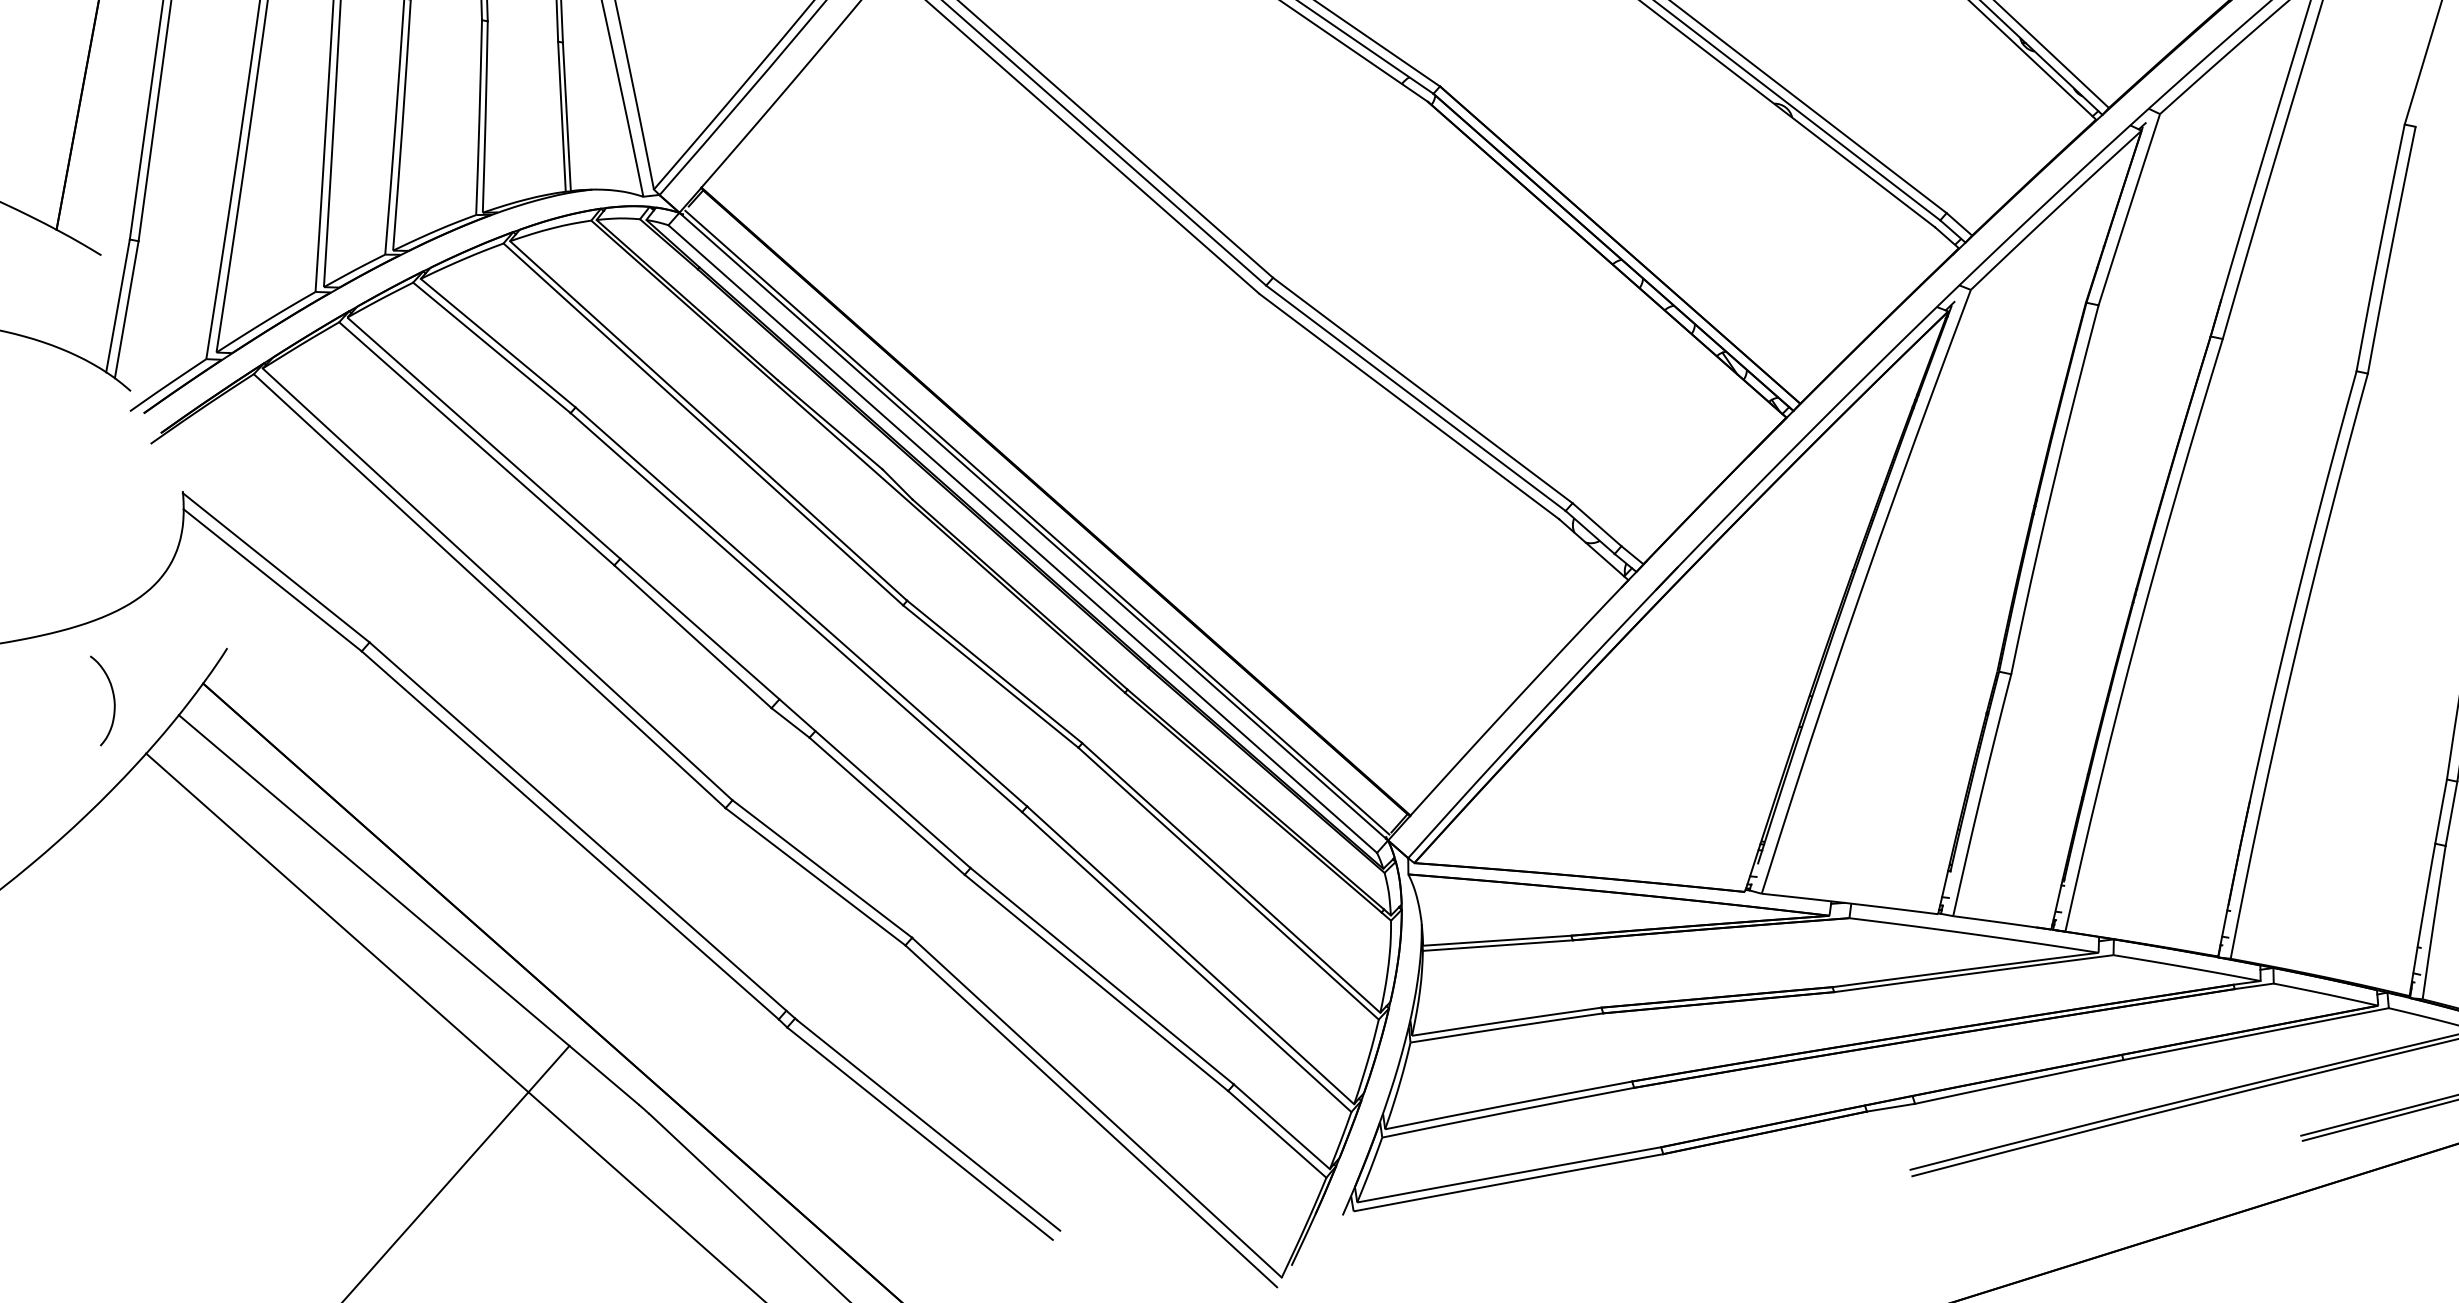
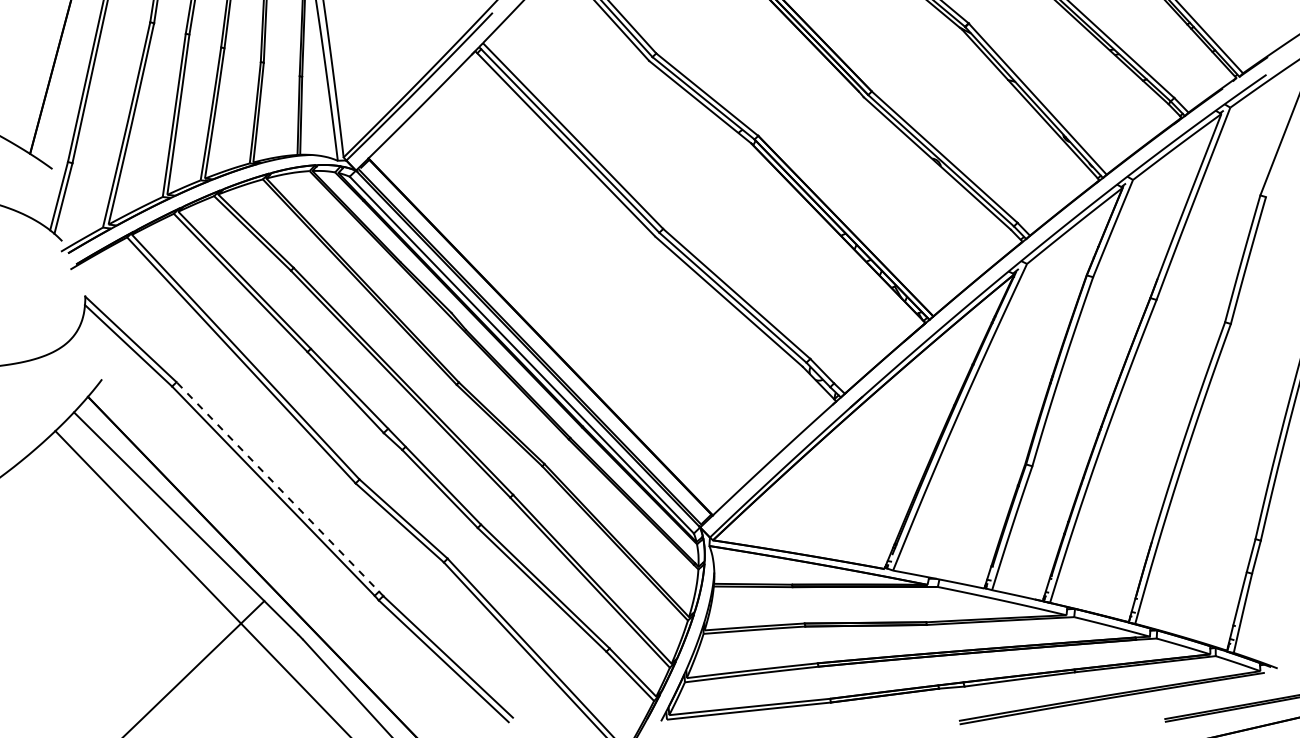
curve: (111, 693) -> (39, 398), removed
line: (583, 831) -> (280, 489), solid -> dashed

